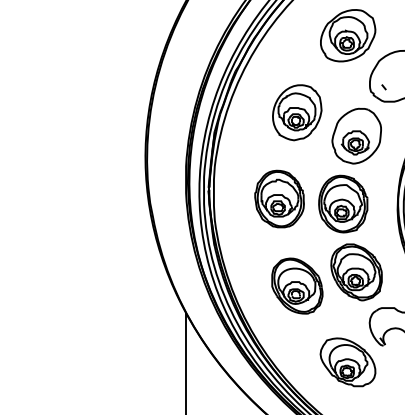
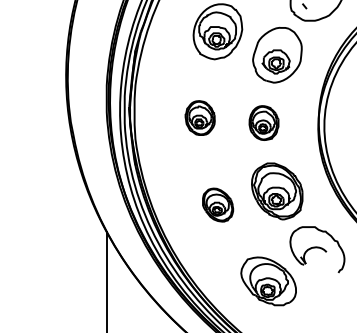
part: (279, 198) -> (200, 117), size x0.6
part: (343, 203) -> (264, 122), size x0.6
part: (297, 285) -> (218, 204), size x0.6

